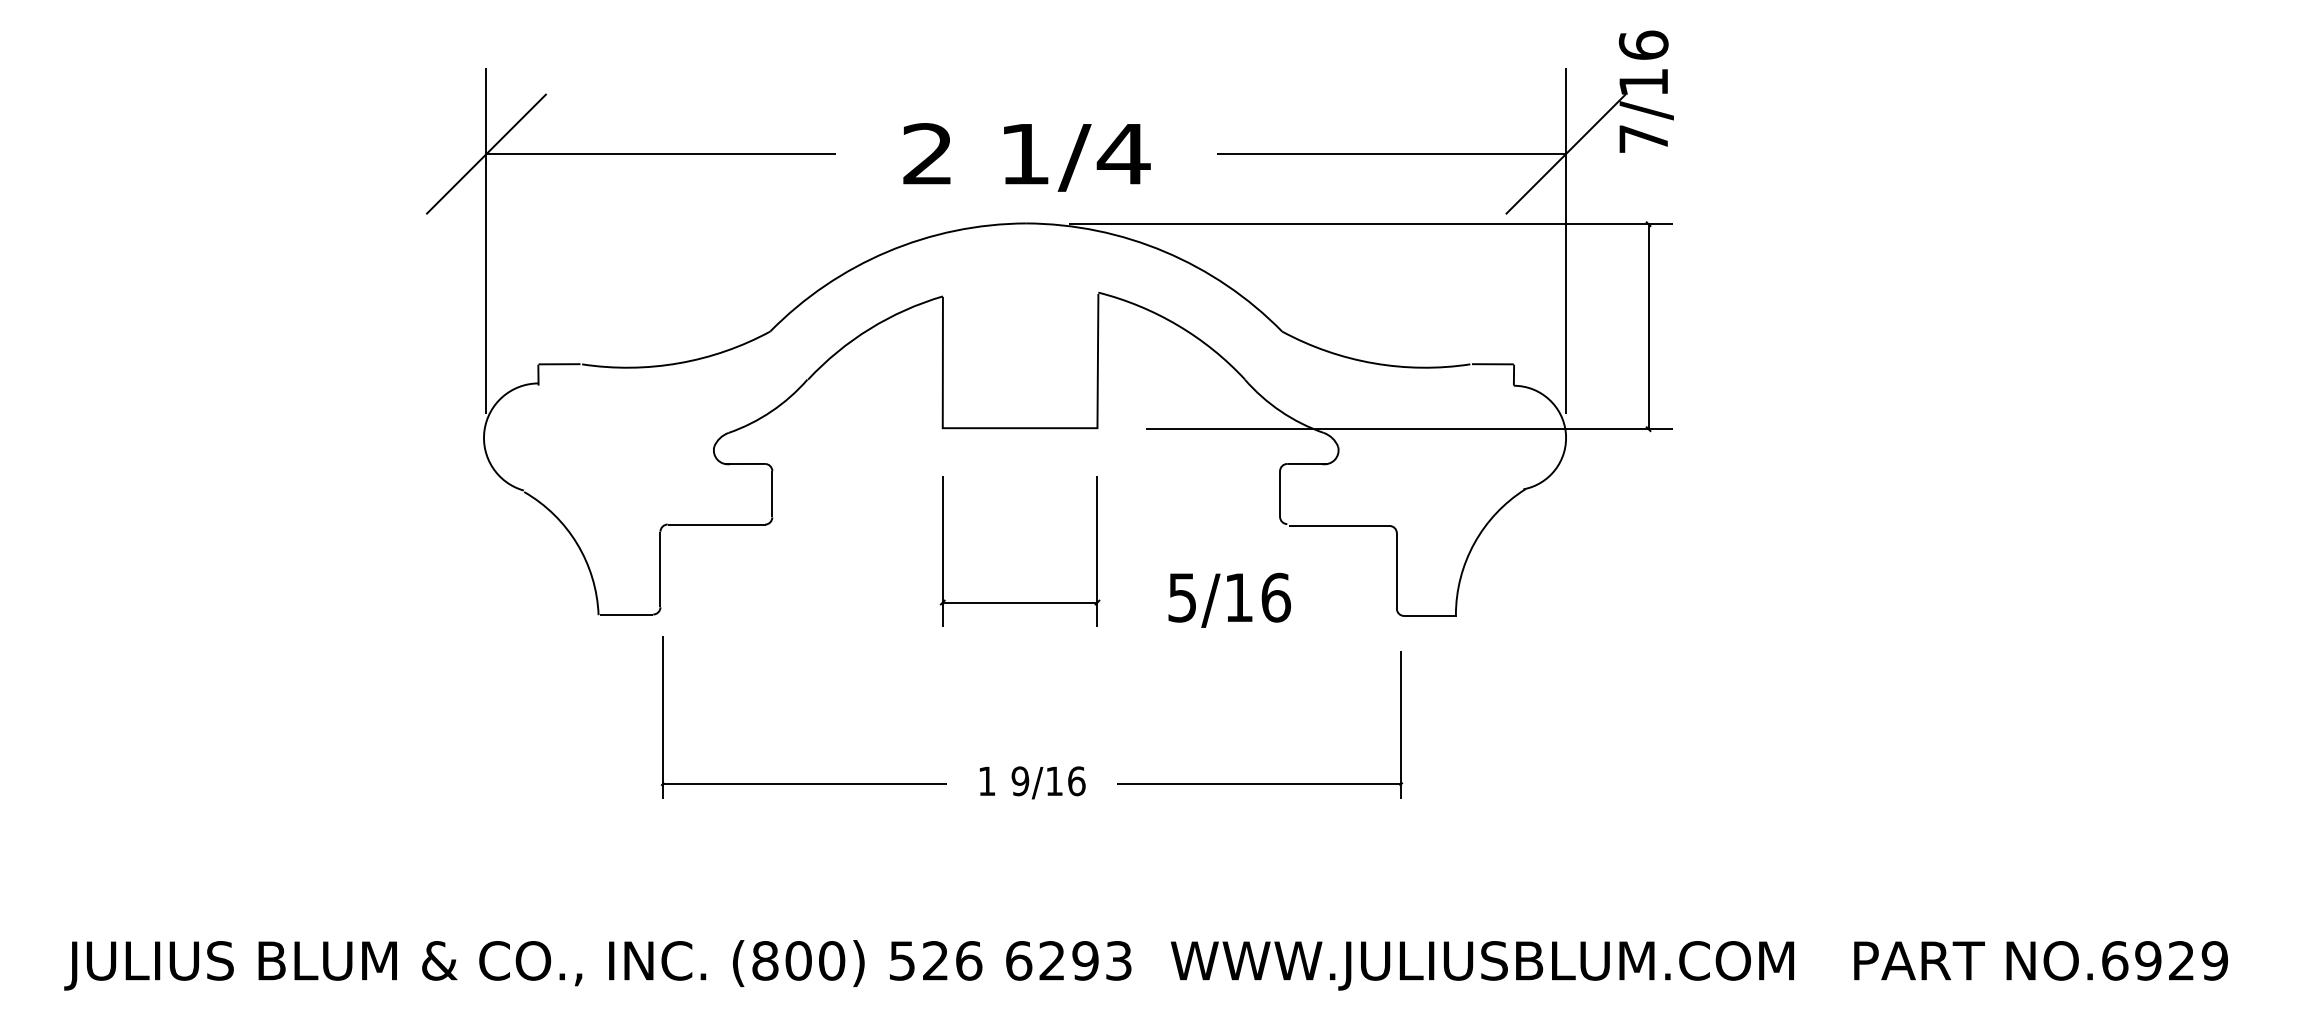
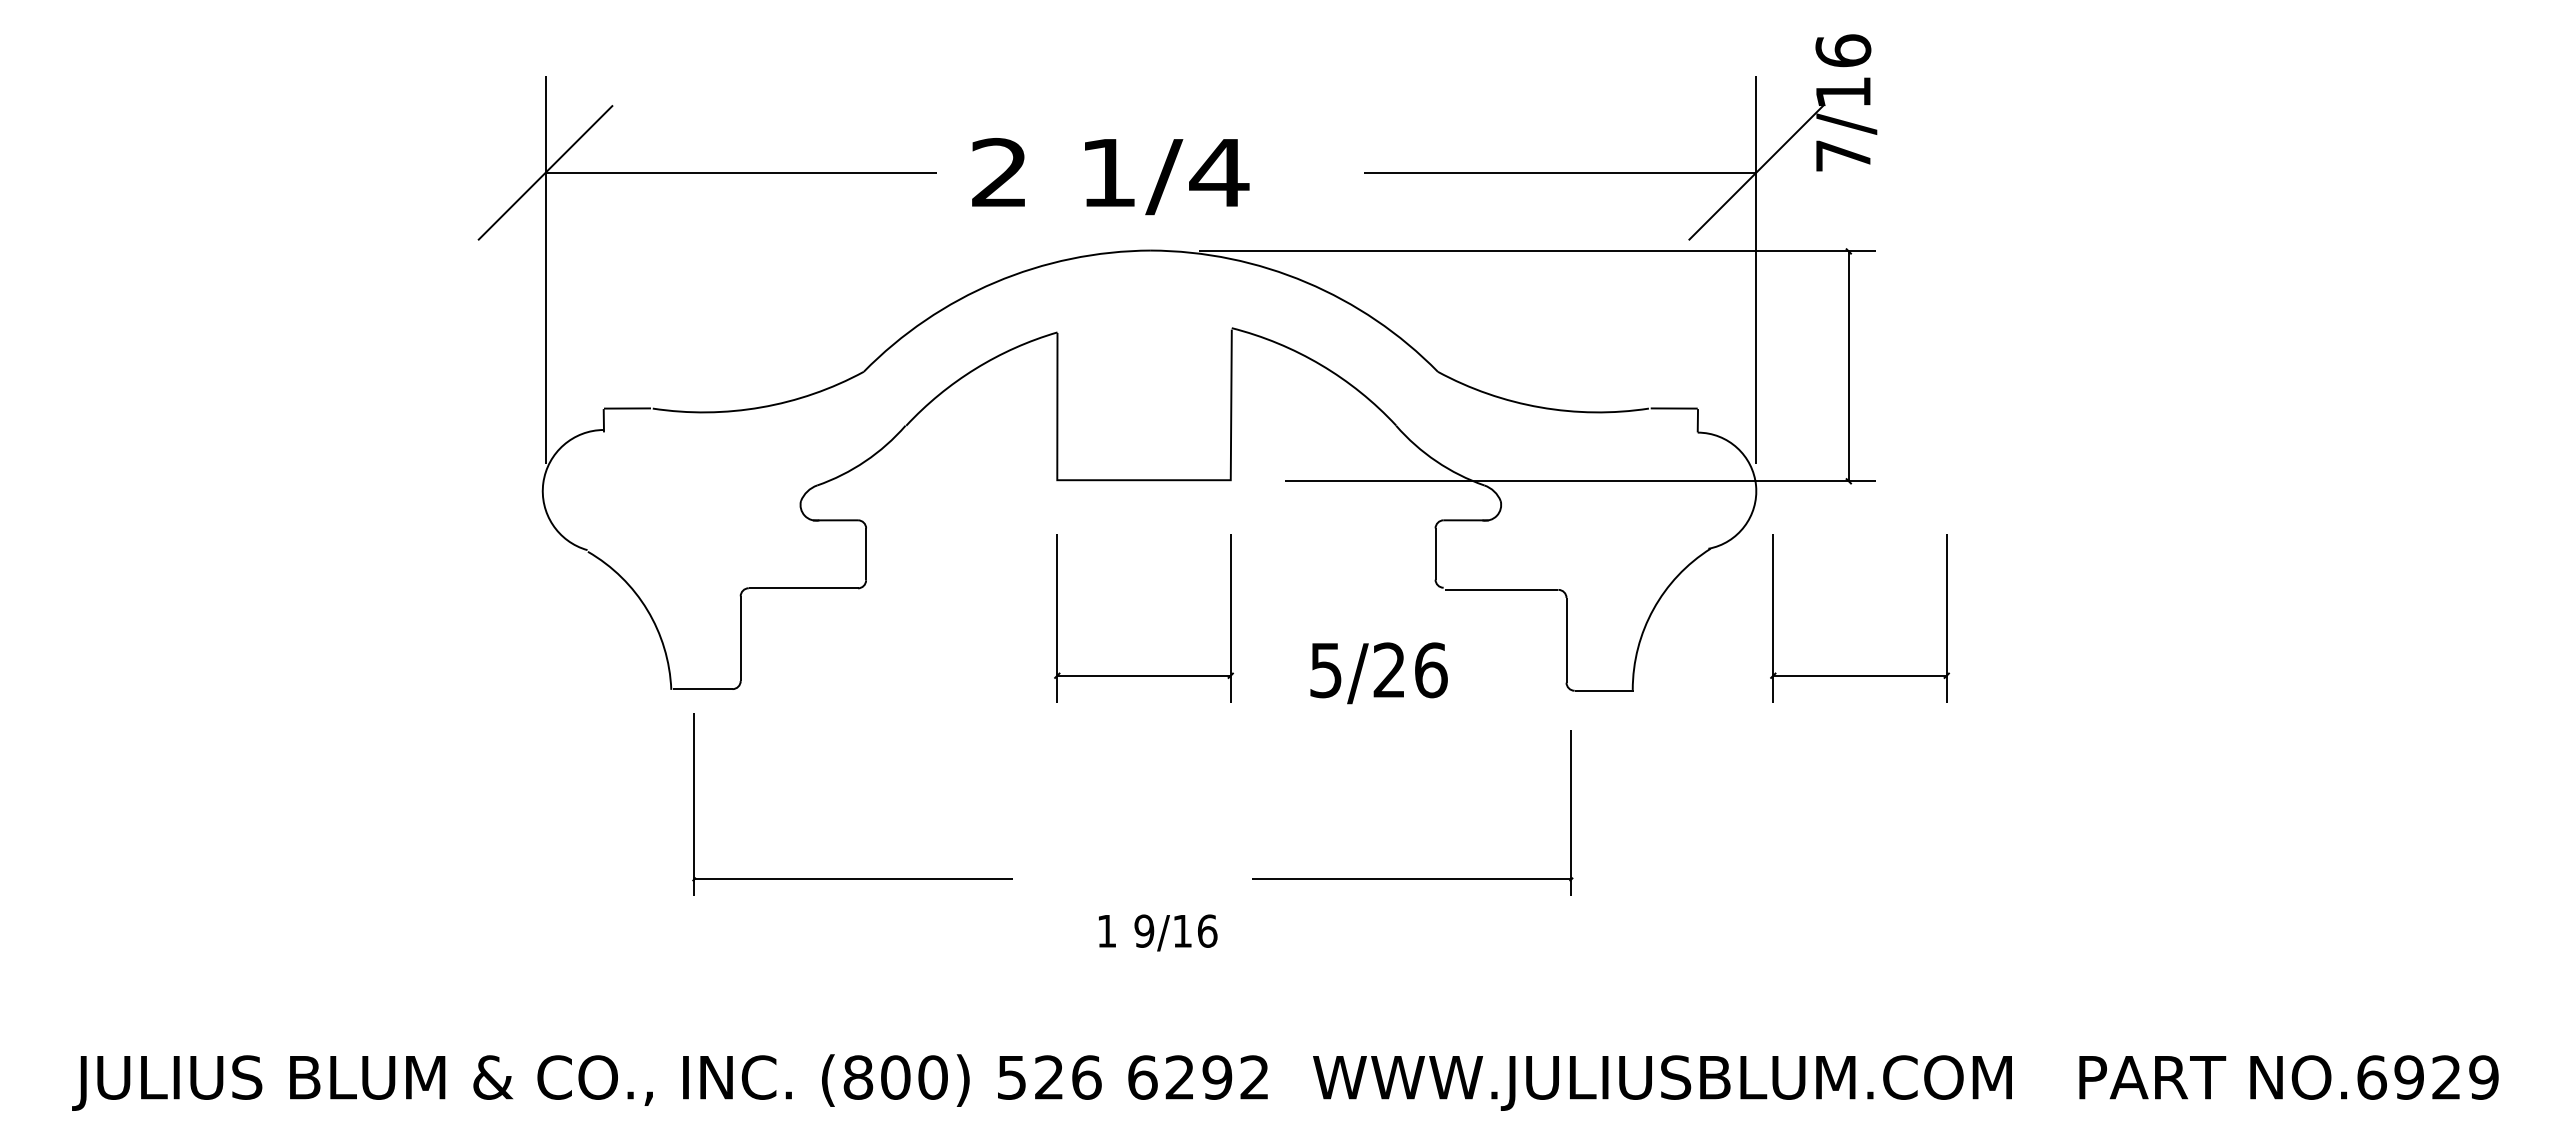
text: (1026, 157) -> (1110, 176), moved
text: (1238, 596) -> (1388, 669), 5/16 -> 5/26
part: (1658, 602) -> (1859, 675), added
text: (1033, 782) -> (1158, 932), moved
part: (803, 783) -> (852, 878), moved
text: (1118, 960) -> (1254, 1077), 6293 -> 6292

